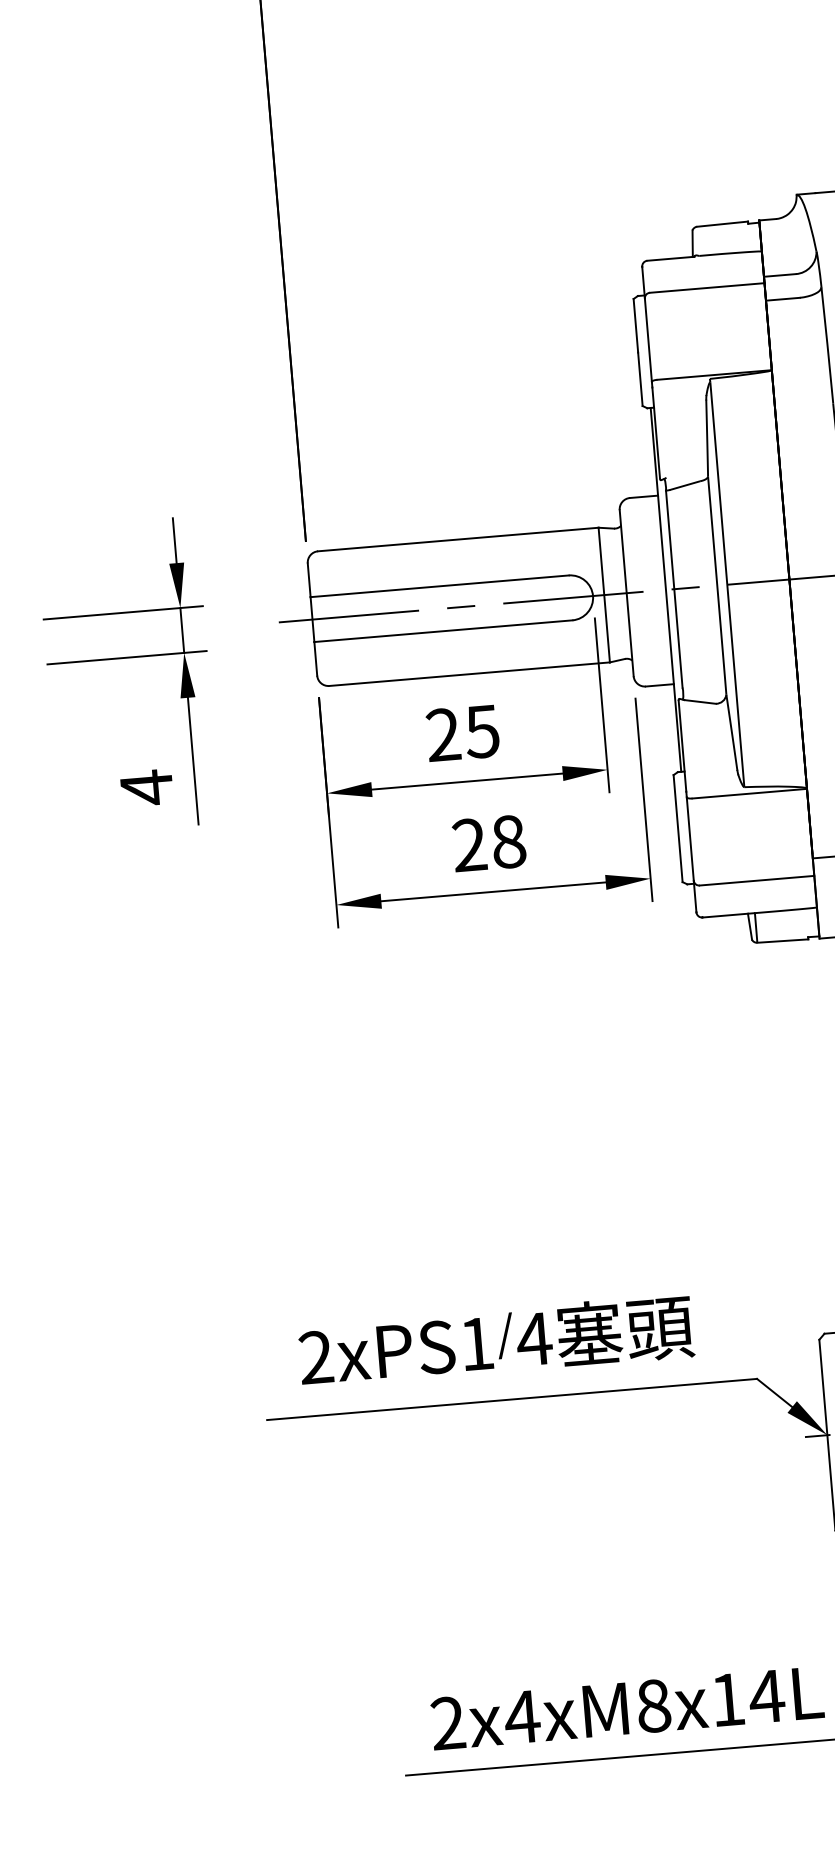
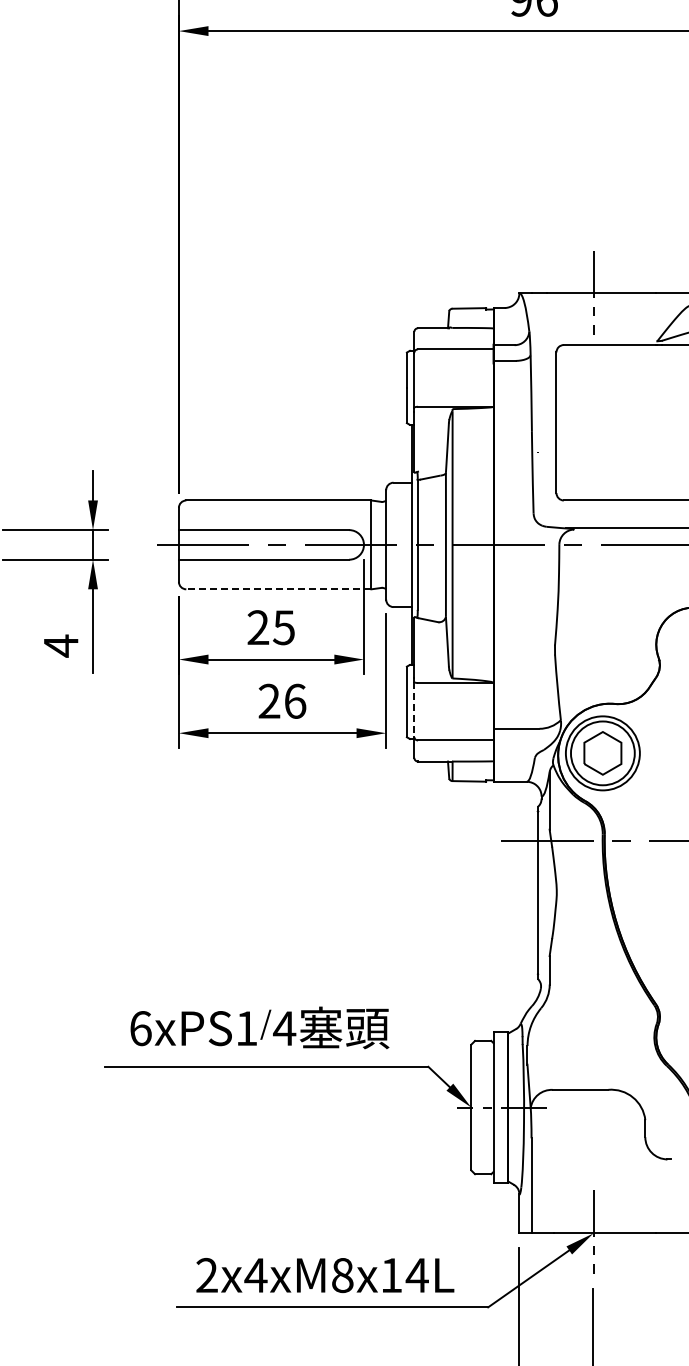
line: (469, 674) -> (278, 589), solid -> dashed
line: (690, 839) -> (414, 709), solid -> dashed
text: (509, 840) -> (295, 700), 28 -> 26
text: (315, 1357) -> (140, 1028), 2xPS1 -> 6xPS1

